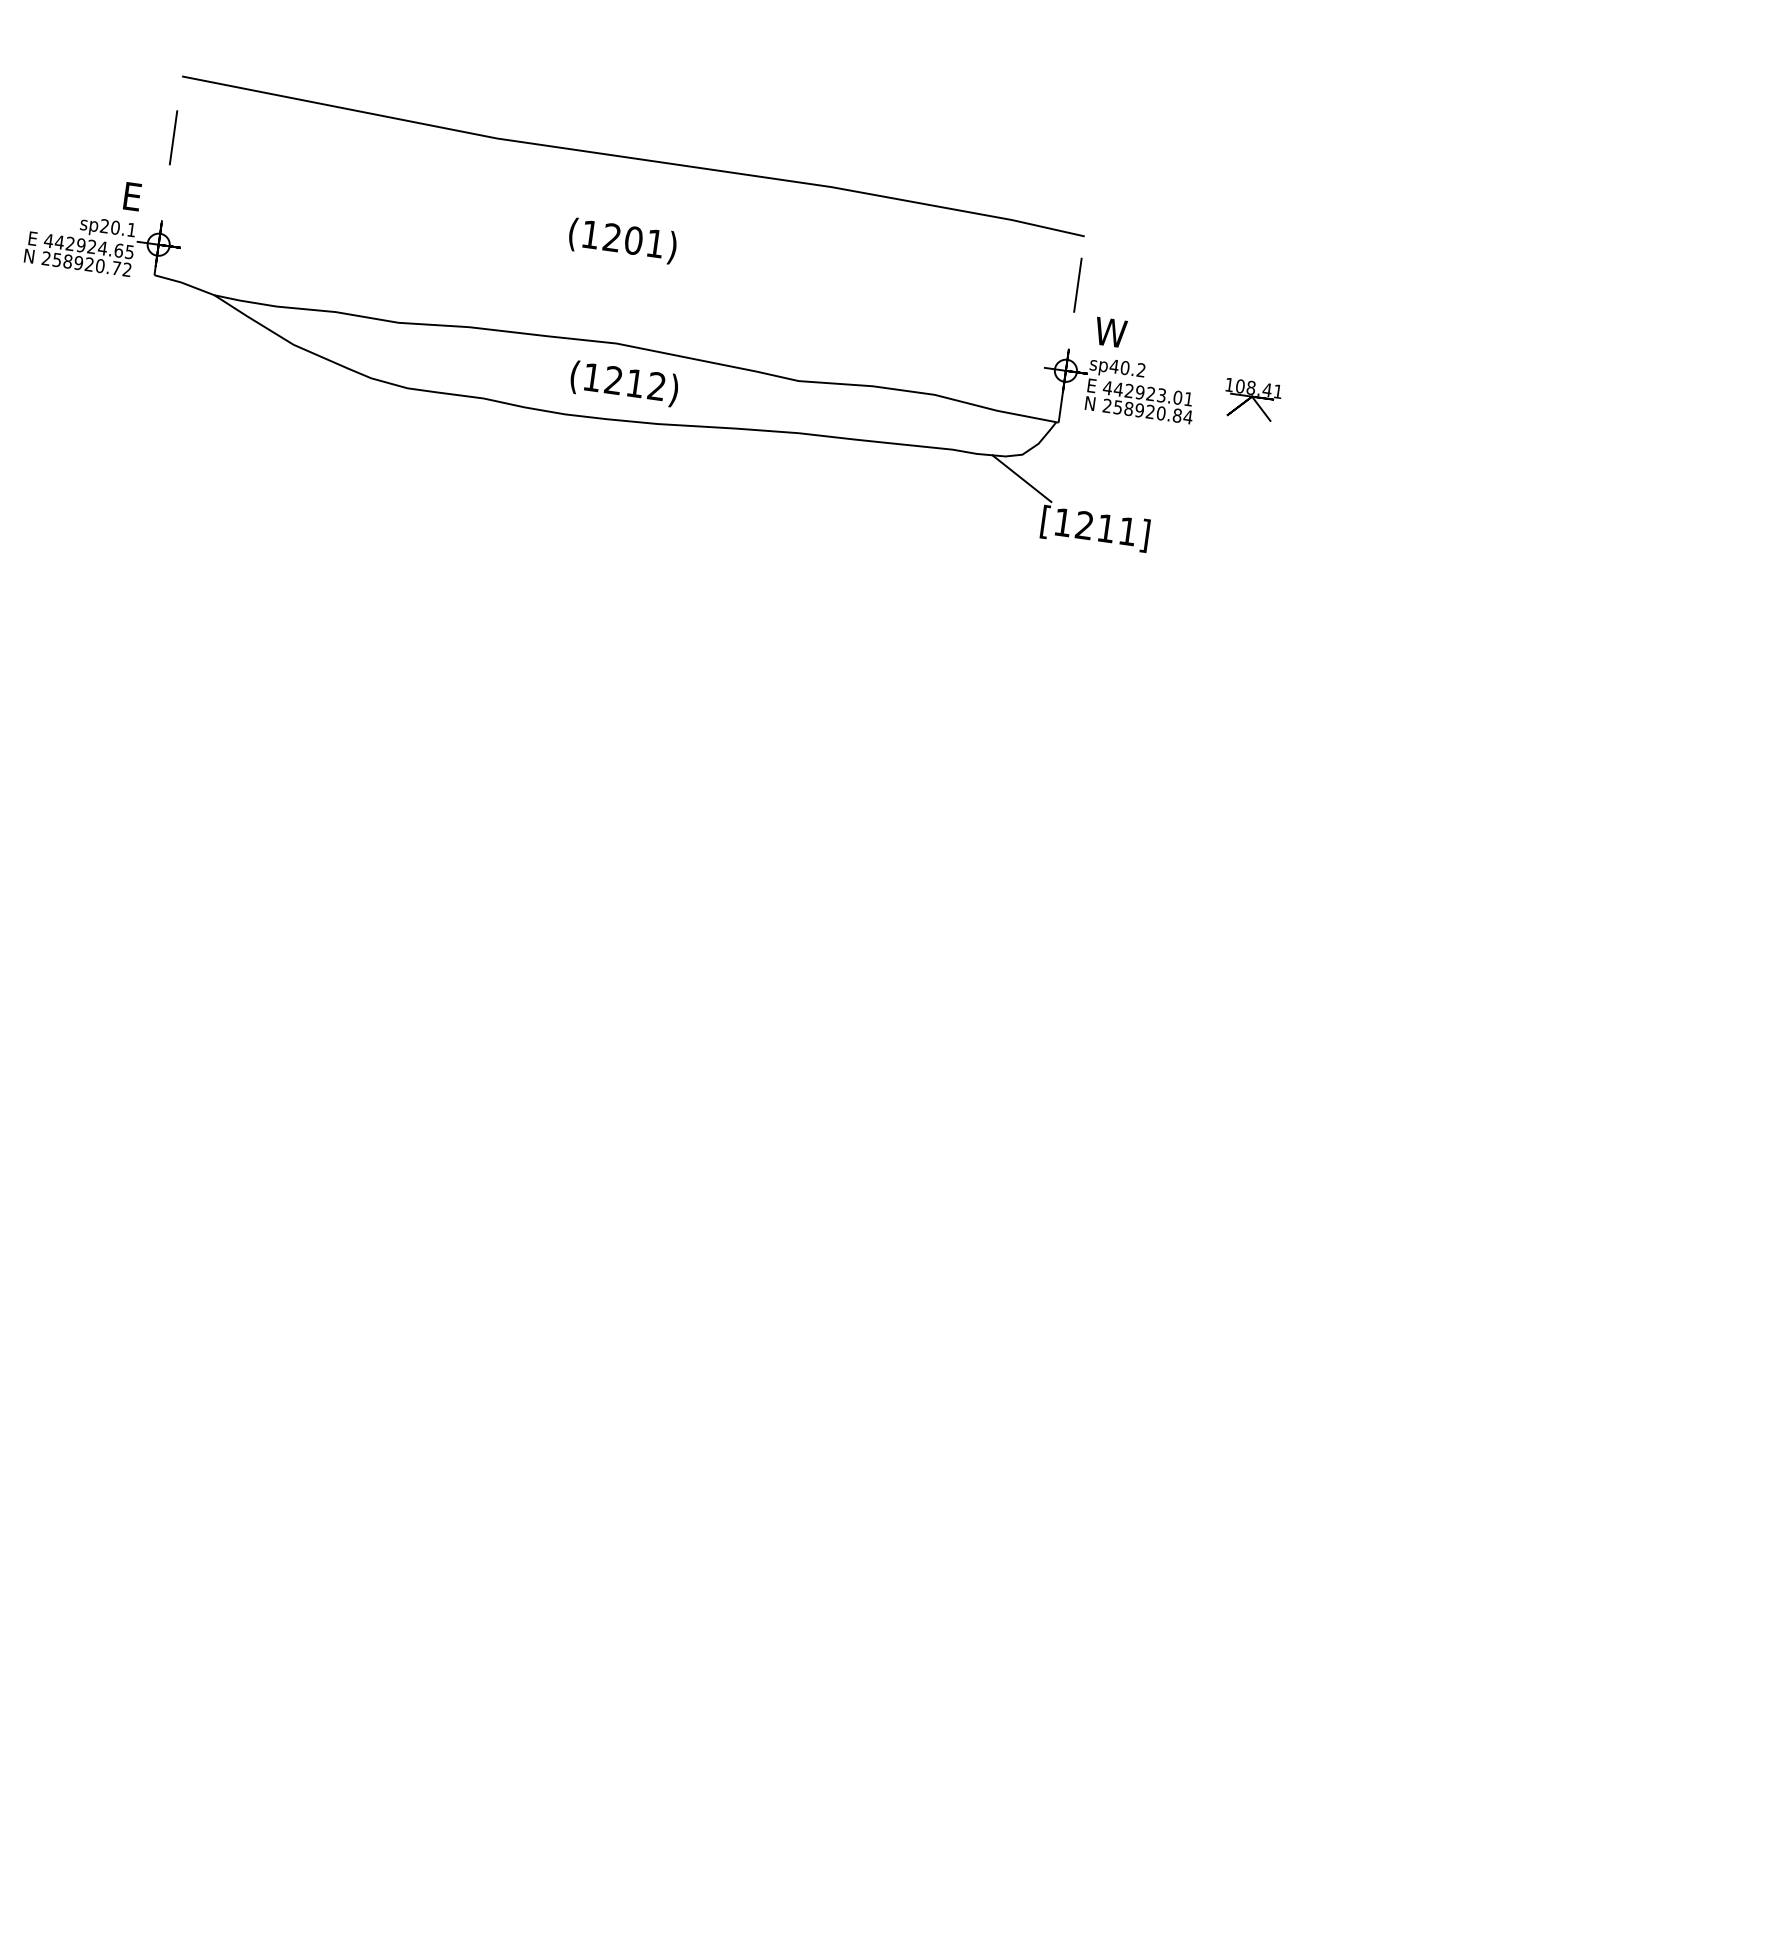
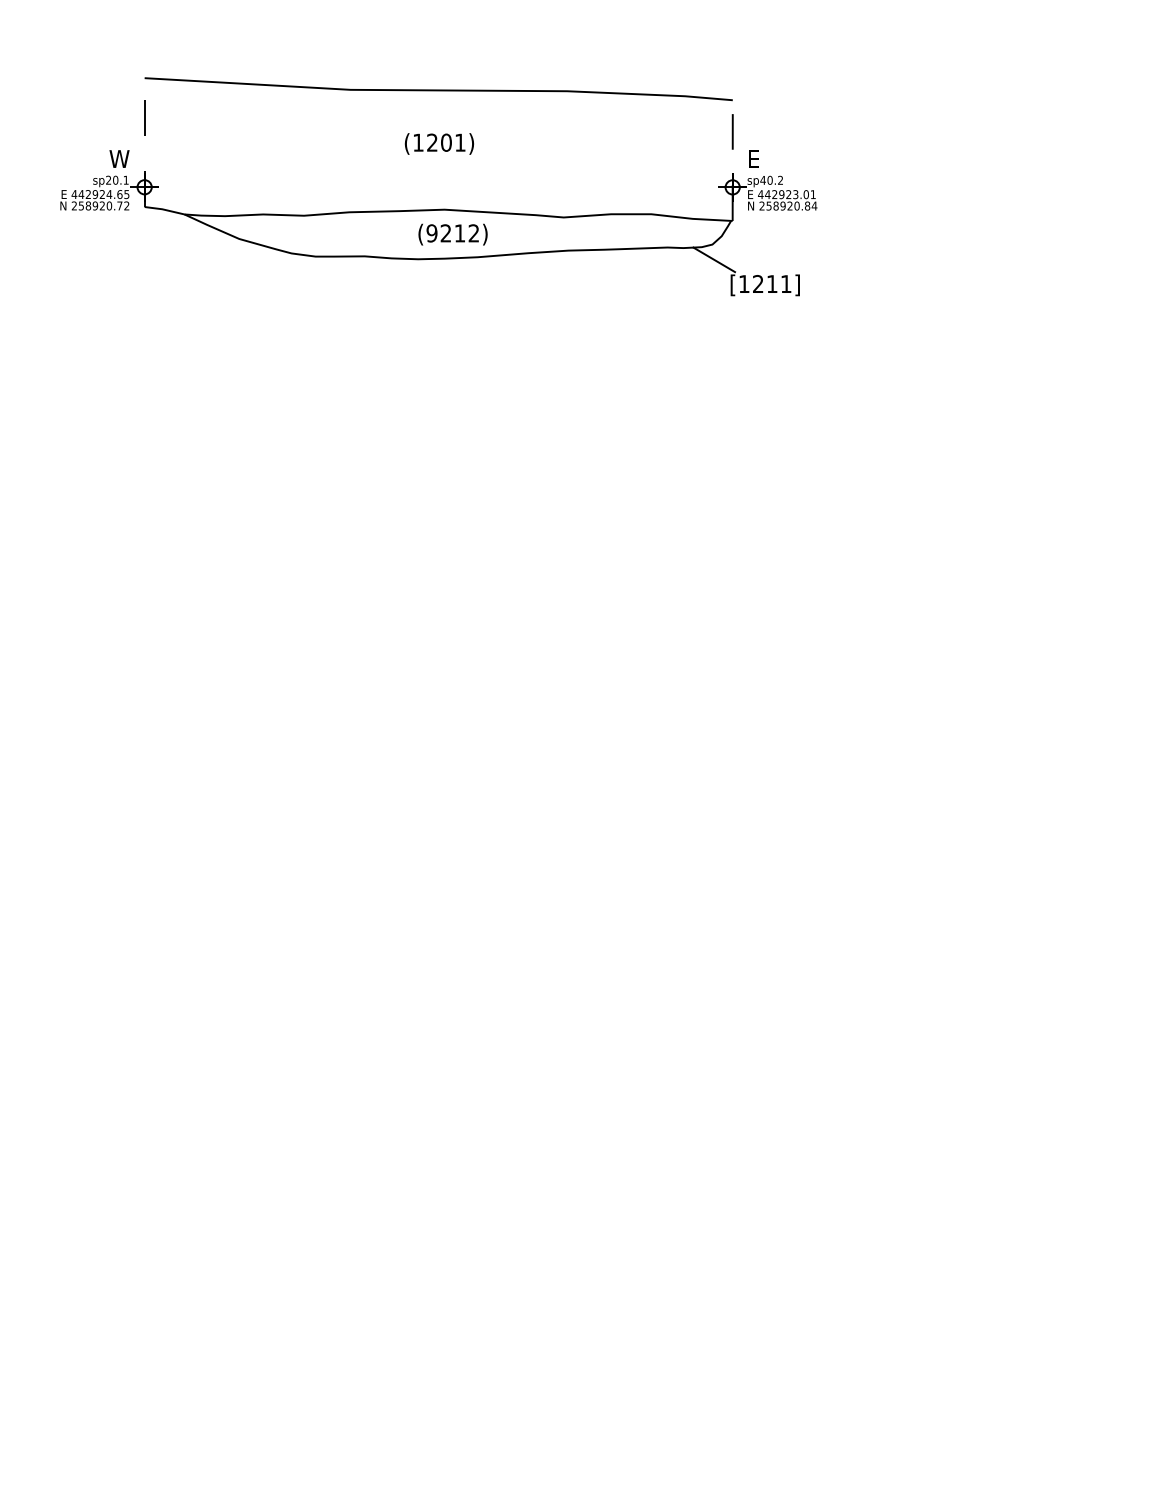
text: (126, 194) -> (119, 158), E -> W
text: (1110, 331) -> (757, 158), W -> E
text: (591, 377) -> (431, 233), (1212) -> (9212)
part: (1251, 399) -> (853, 189), removed

